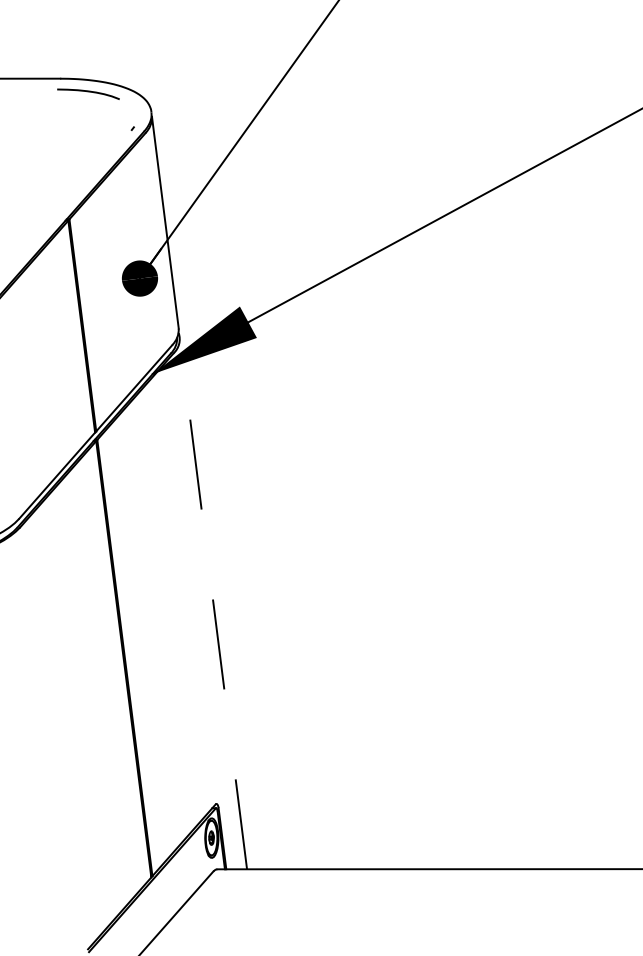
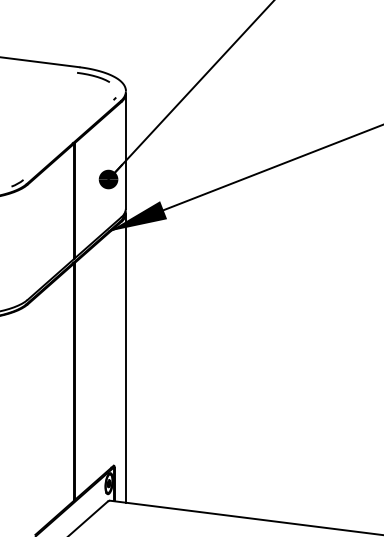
line: (212, 603) -> (125, 358), dashed -> solid

